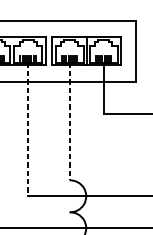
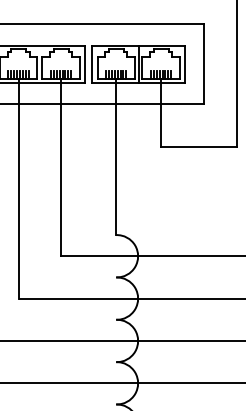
line: (69, 121) -> (116, 157), dashed -> solid
line: (28, 130) -> (61, 168), dashed -> solid

